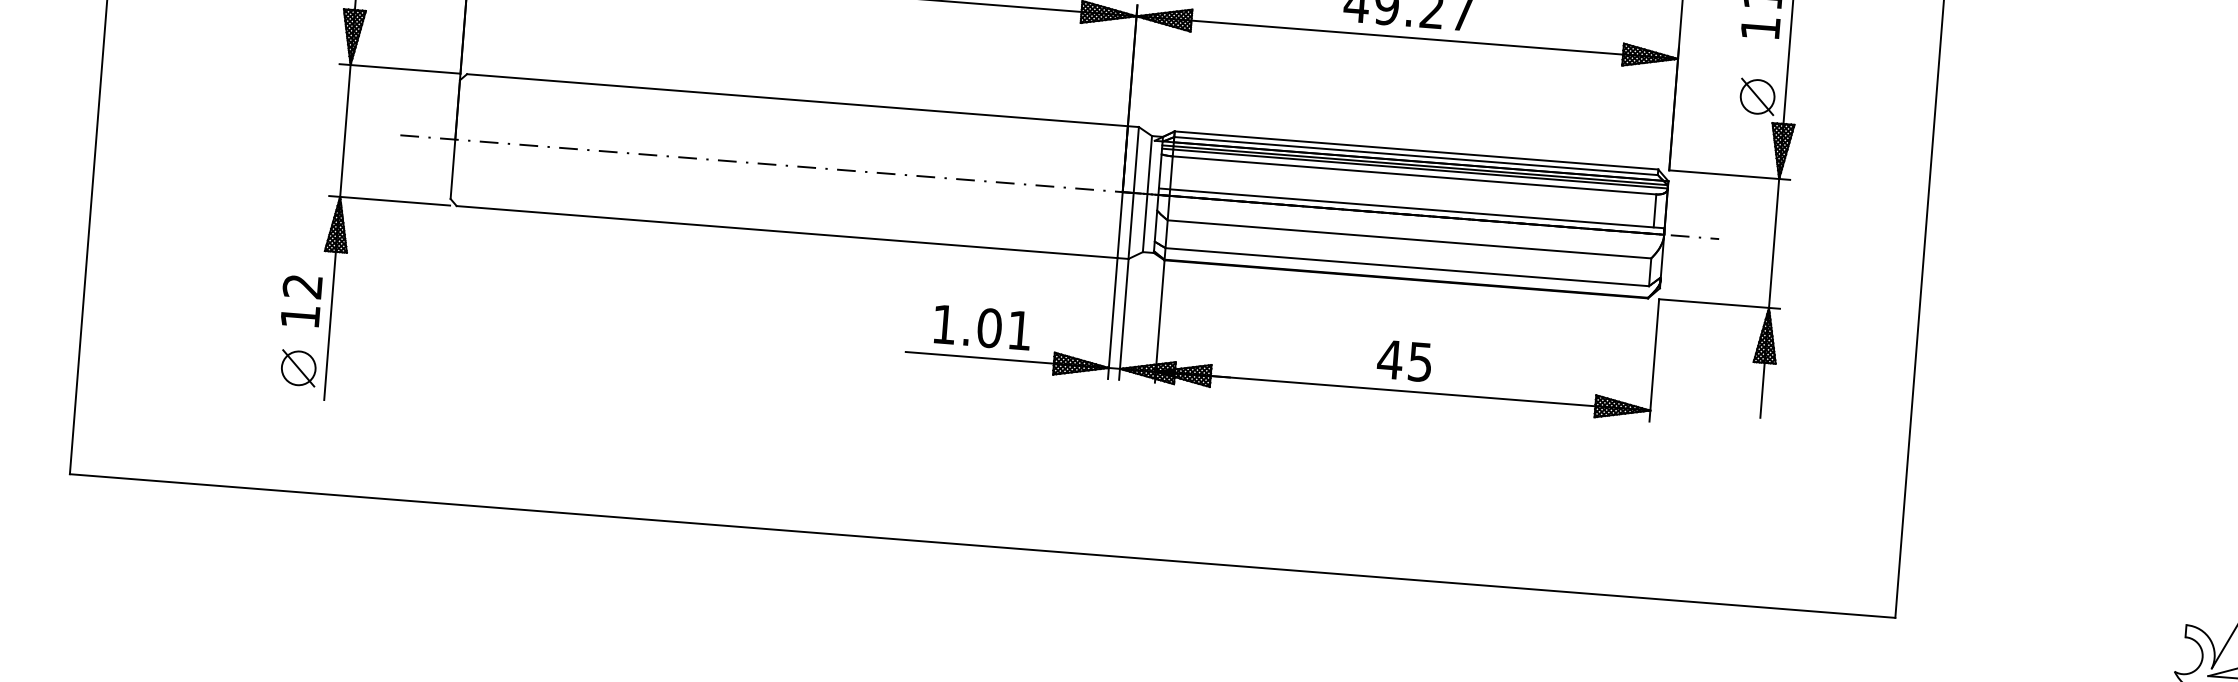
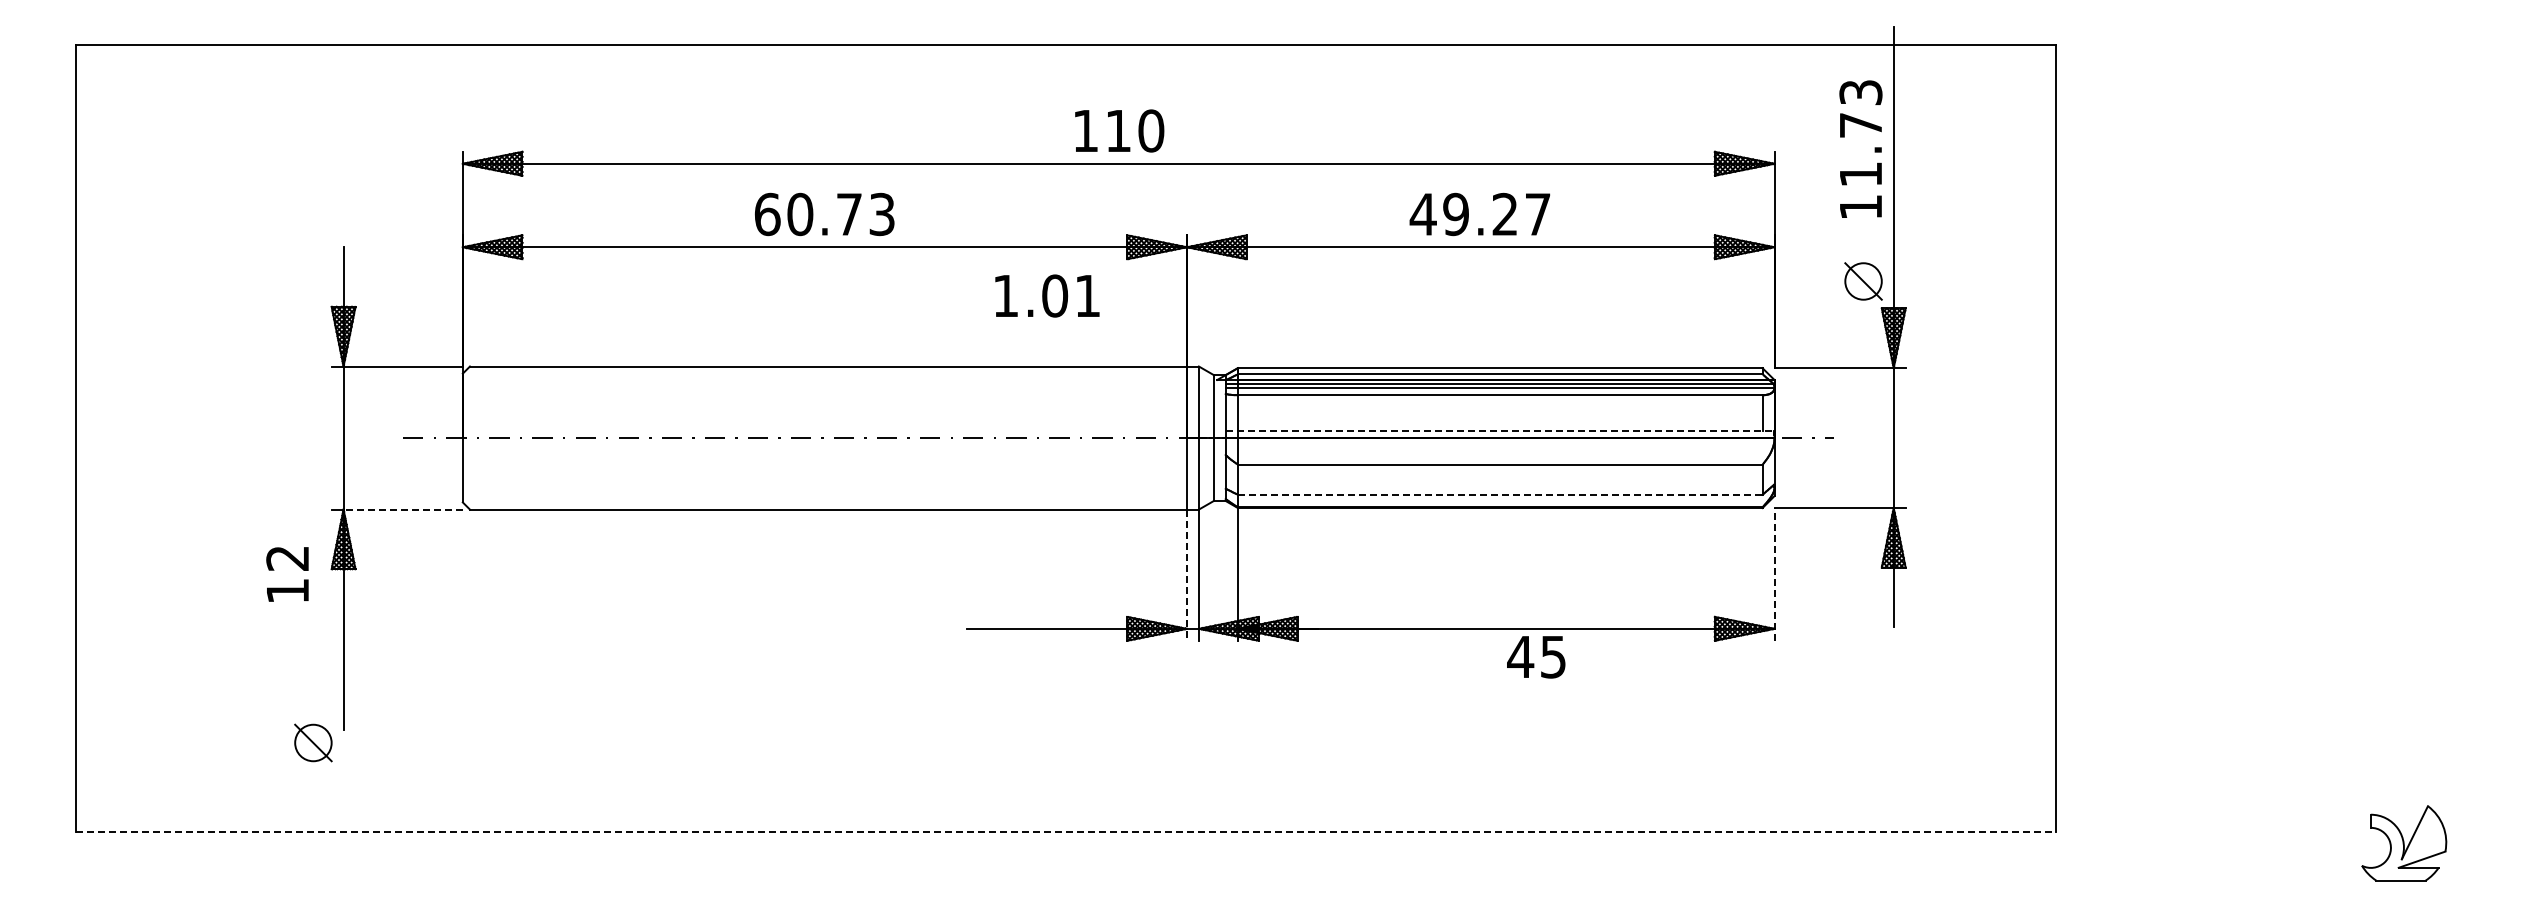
line: (395, 201) -> (403, 509), solid -> dashed
line: (1412, 208) -> (1500, 431), solid -> dashed
line: (1407, 266) -> (1500, 494), solid -> dashed
text: (301, 301) -> (287, 574), moved
line: (1112, 318) -> (1186, 575), solid -> dashed
text: (982, 327) -> (1047, 295), moved
line: (1654, 359) -> (1774, 573), solid -> dashed
text: (1404, 361) -> (1536, 657), moved
part: (298, 367) -> (313, 742), moved
line: (983, 546) -> (1066, 831), solid -> dashed

